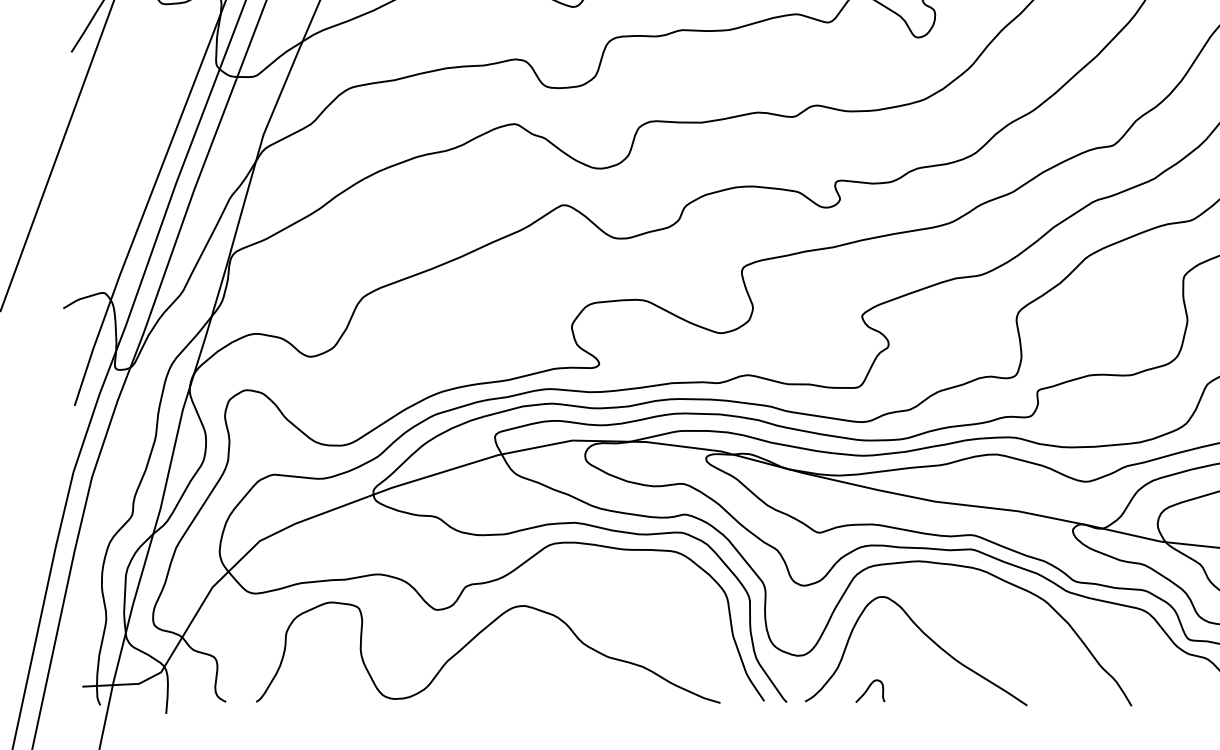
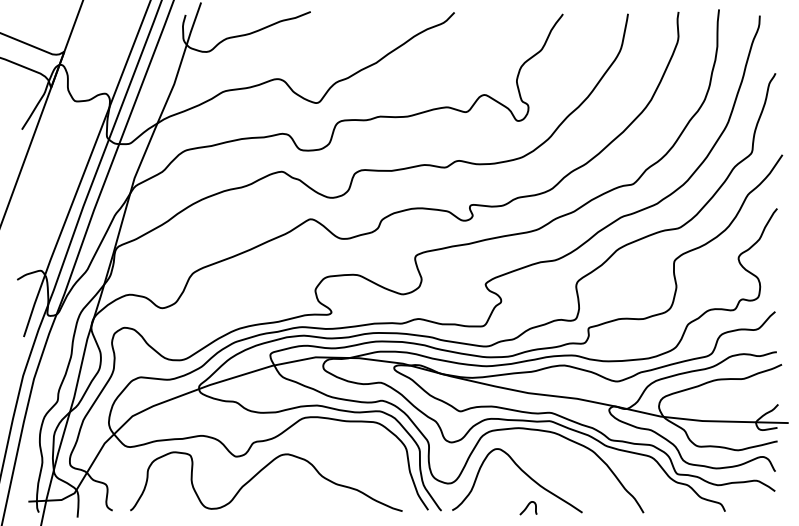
curve: (868, 691) -> (527, 508), moved

